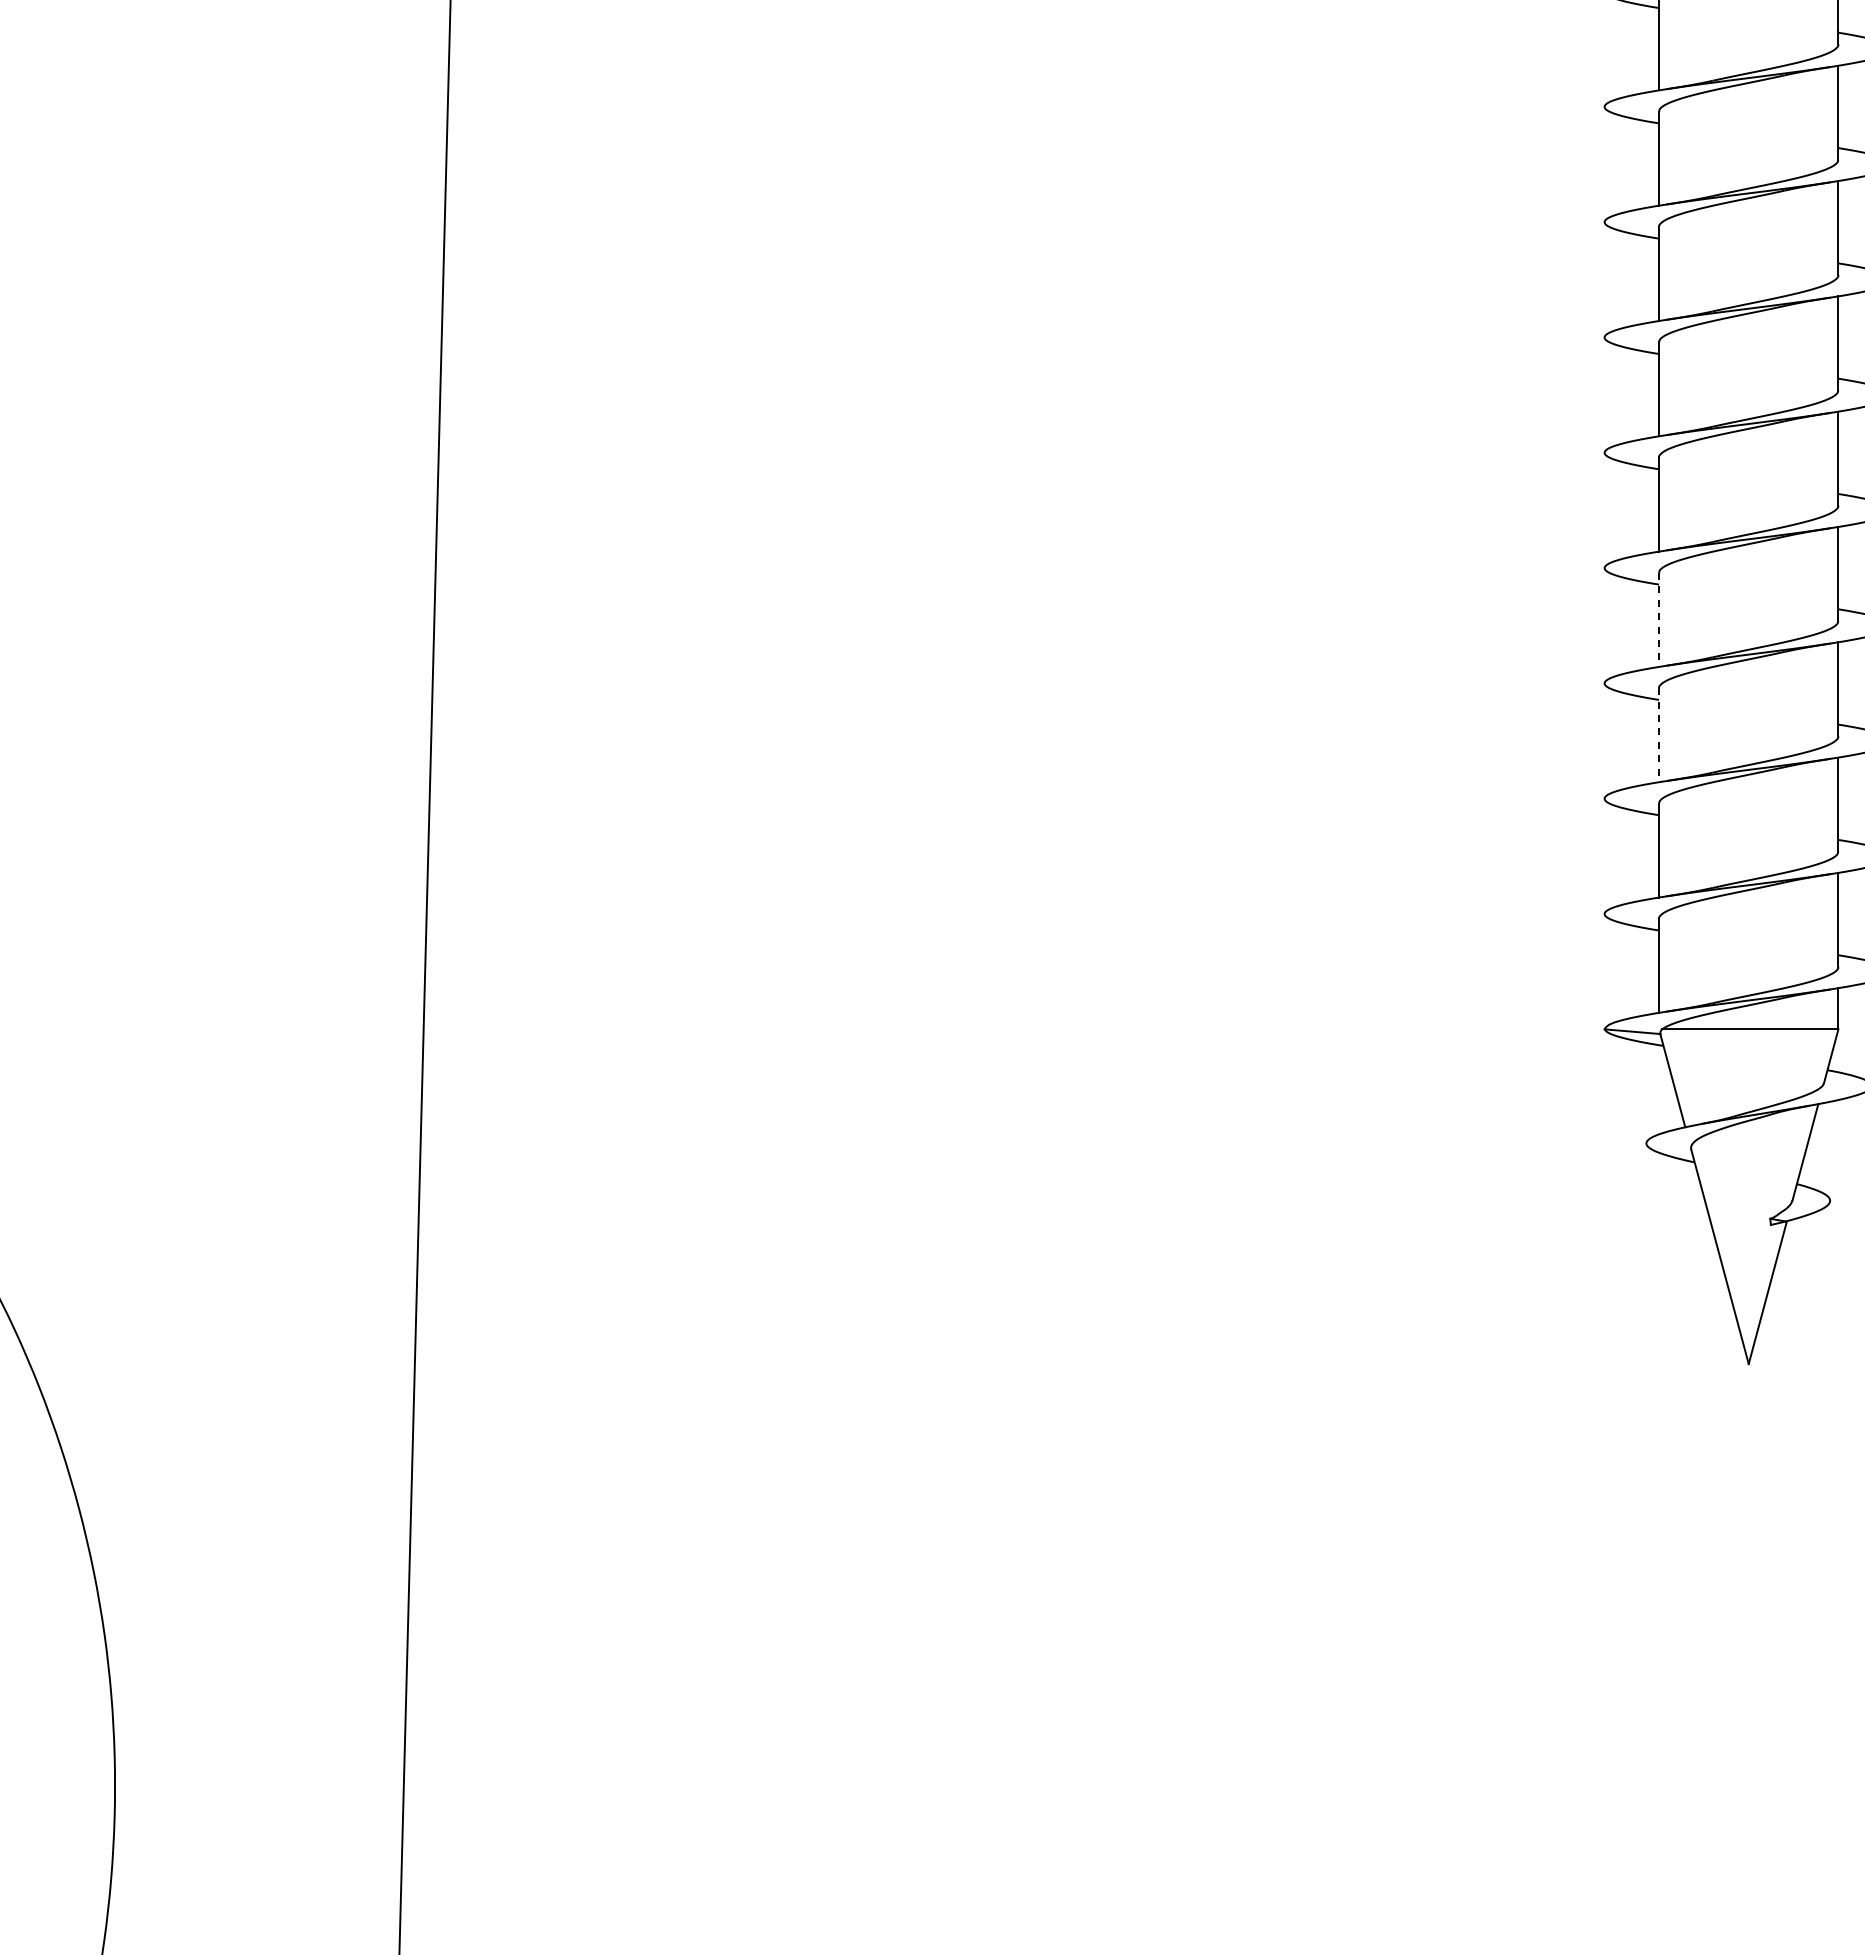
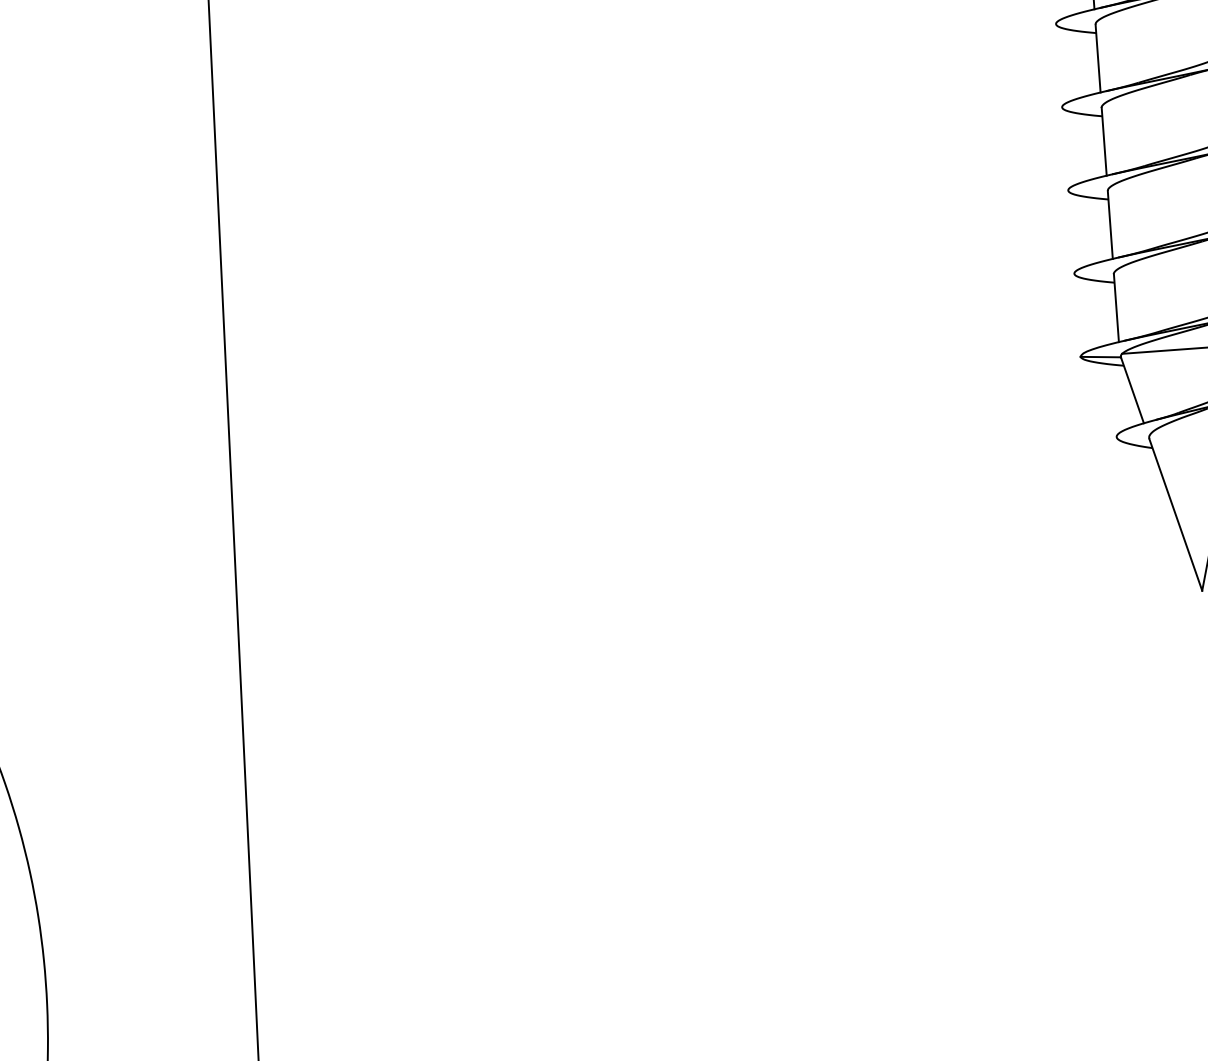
line: (1659, 619) -> (1098, 58), dashed -> solid
line: (1659, 735) -> (1104, 141), dashed -> solid

